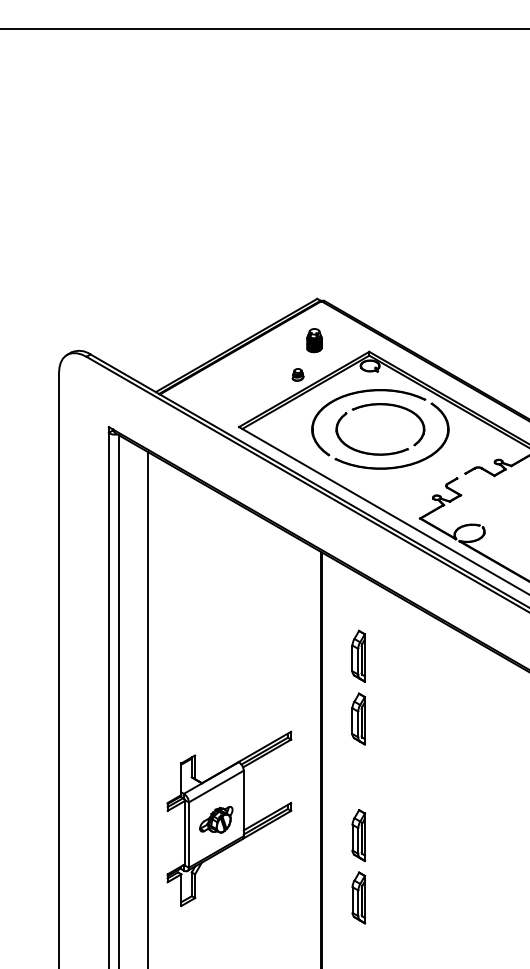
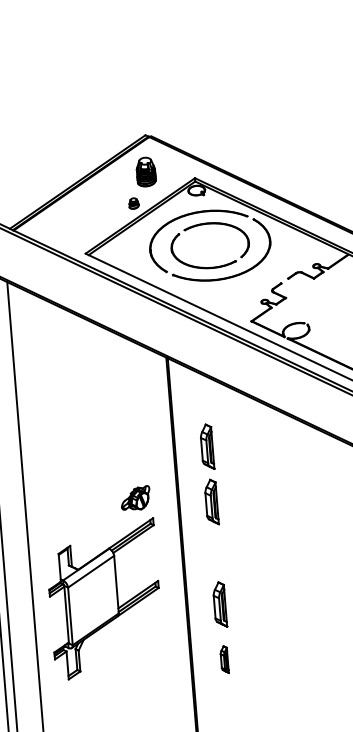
part: (314, 340) -> (145, 172), size x1.4
part: (216, 819) -> (135, 498), moved
part: (358, 897) -> (224, 659), size x0.6

